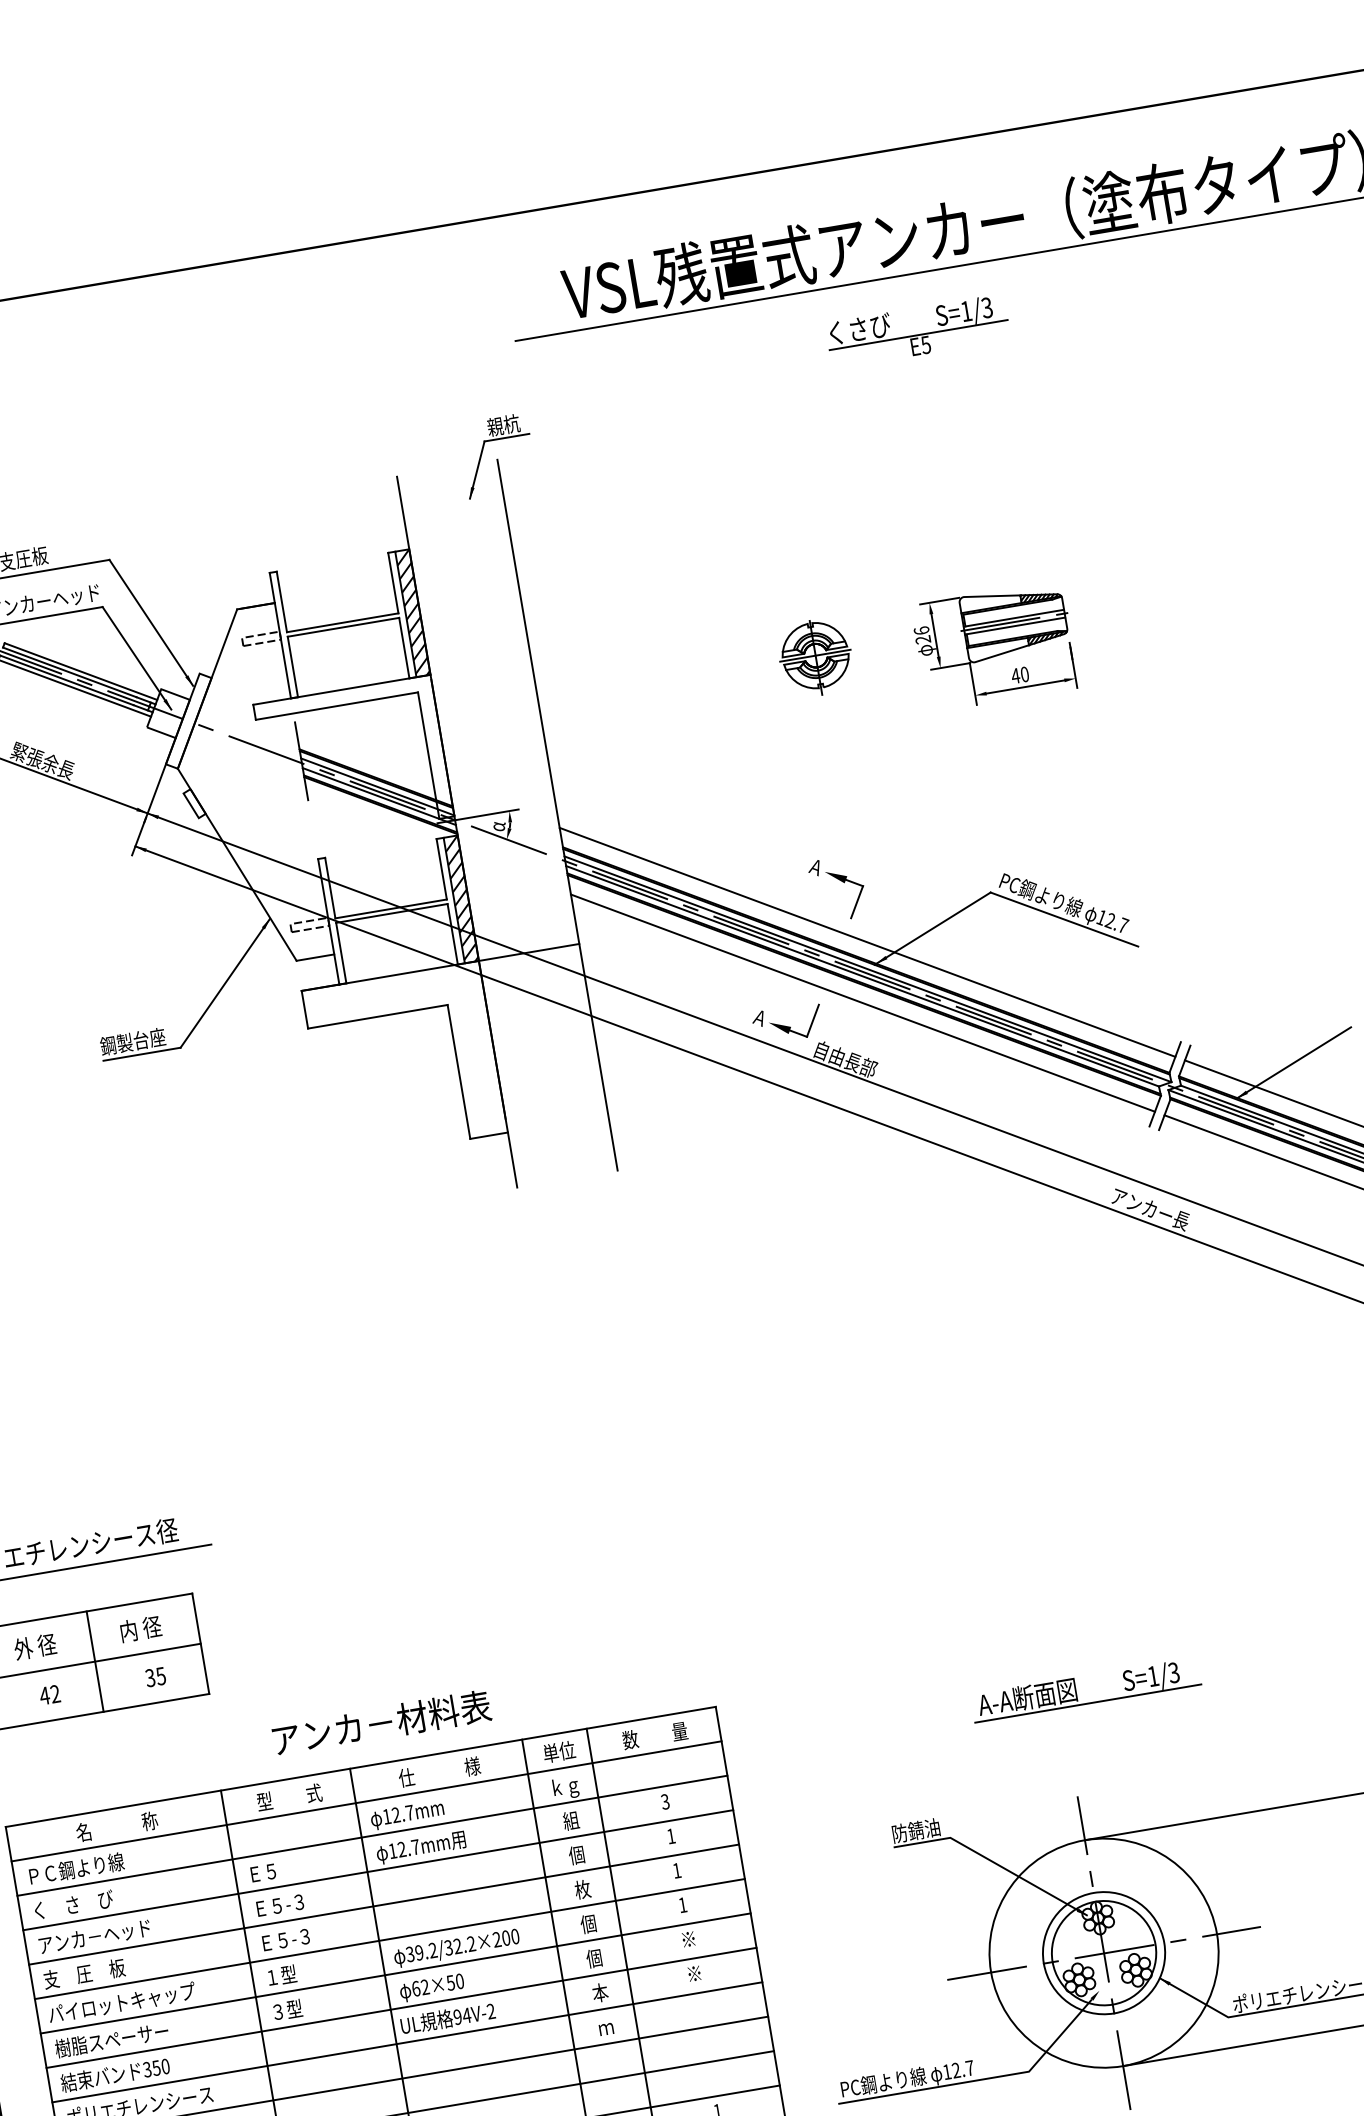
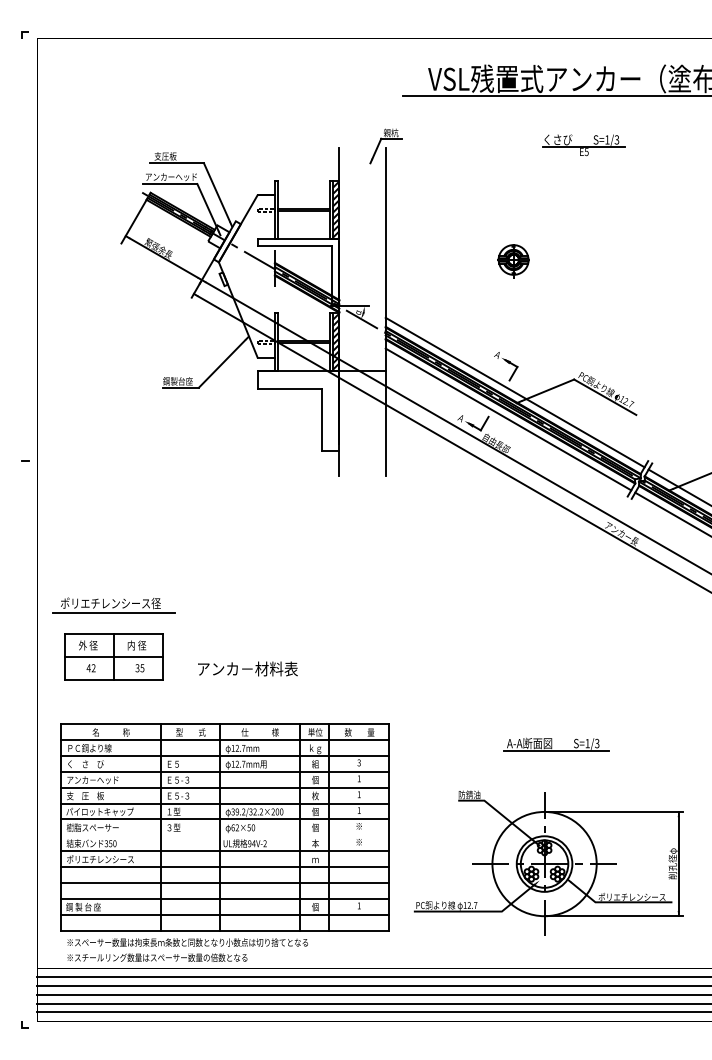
part: (916, 332) -> (583, 145), moved
part: (994, 646) -> (594, 269), removed
text: (380, 1722) -> (247, 668), moved
line: (402, 2008) -> (225, 835), removed

